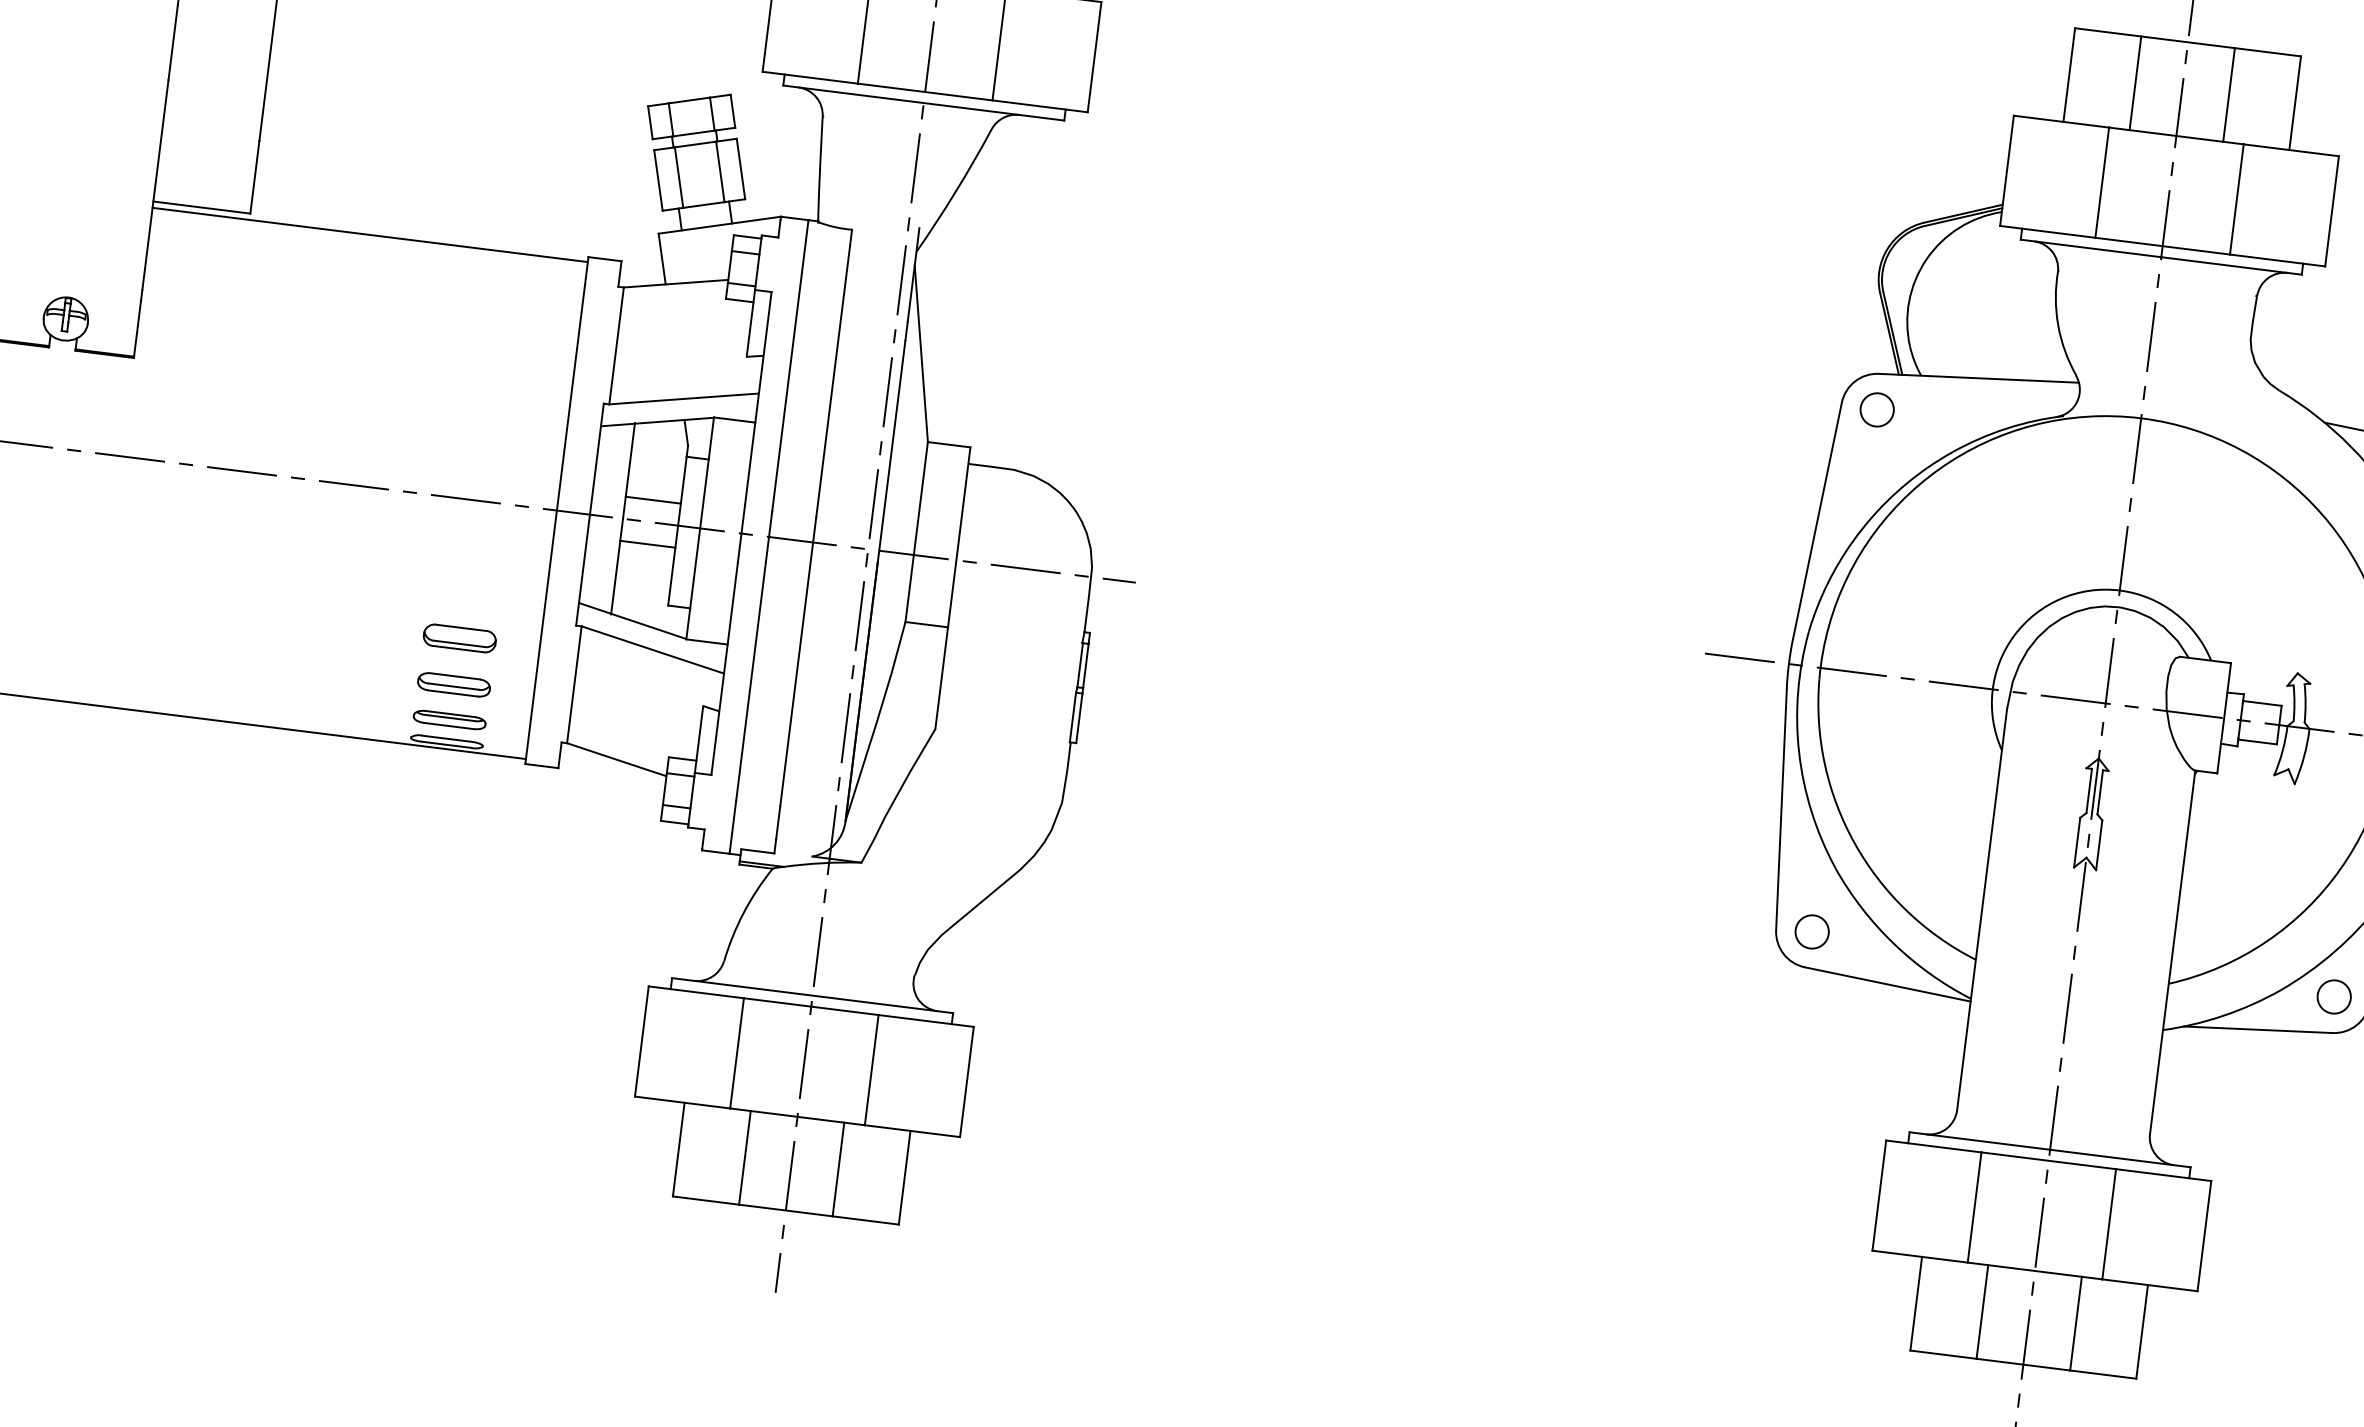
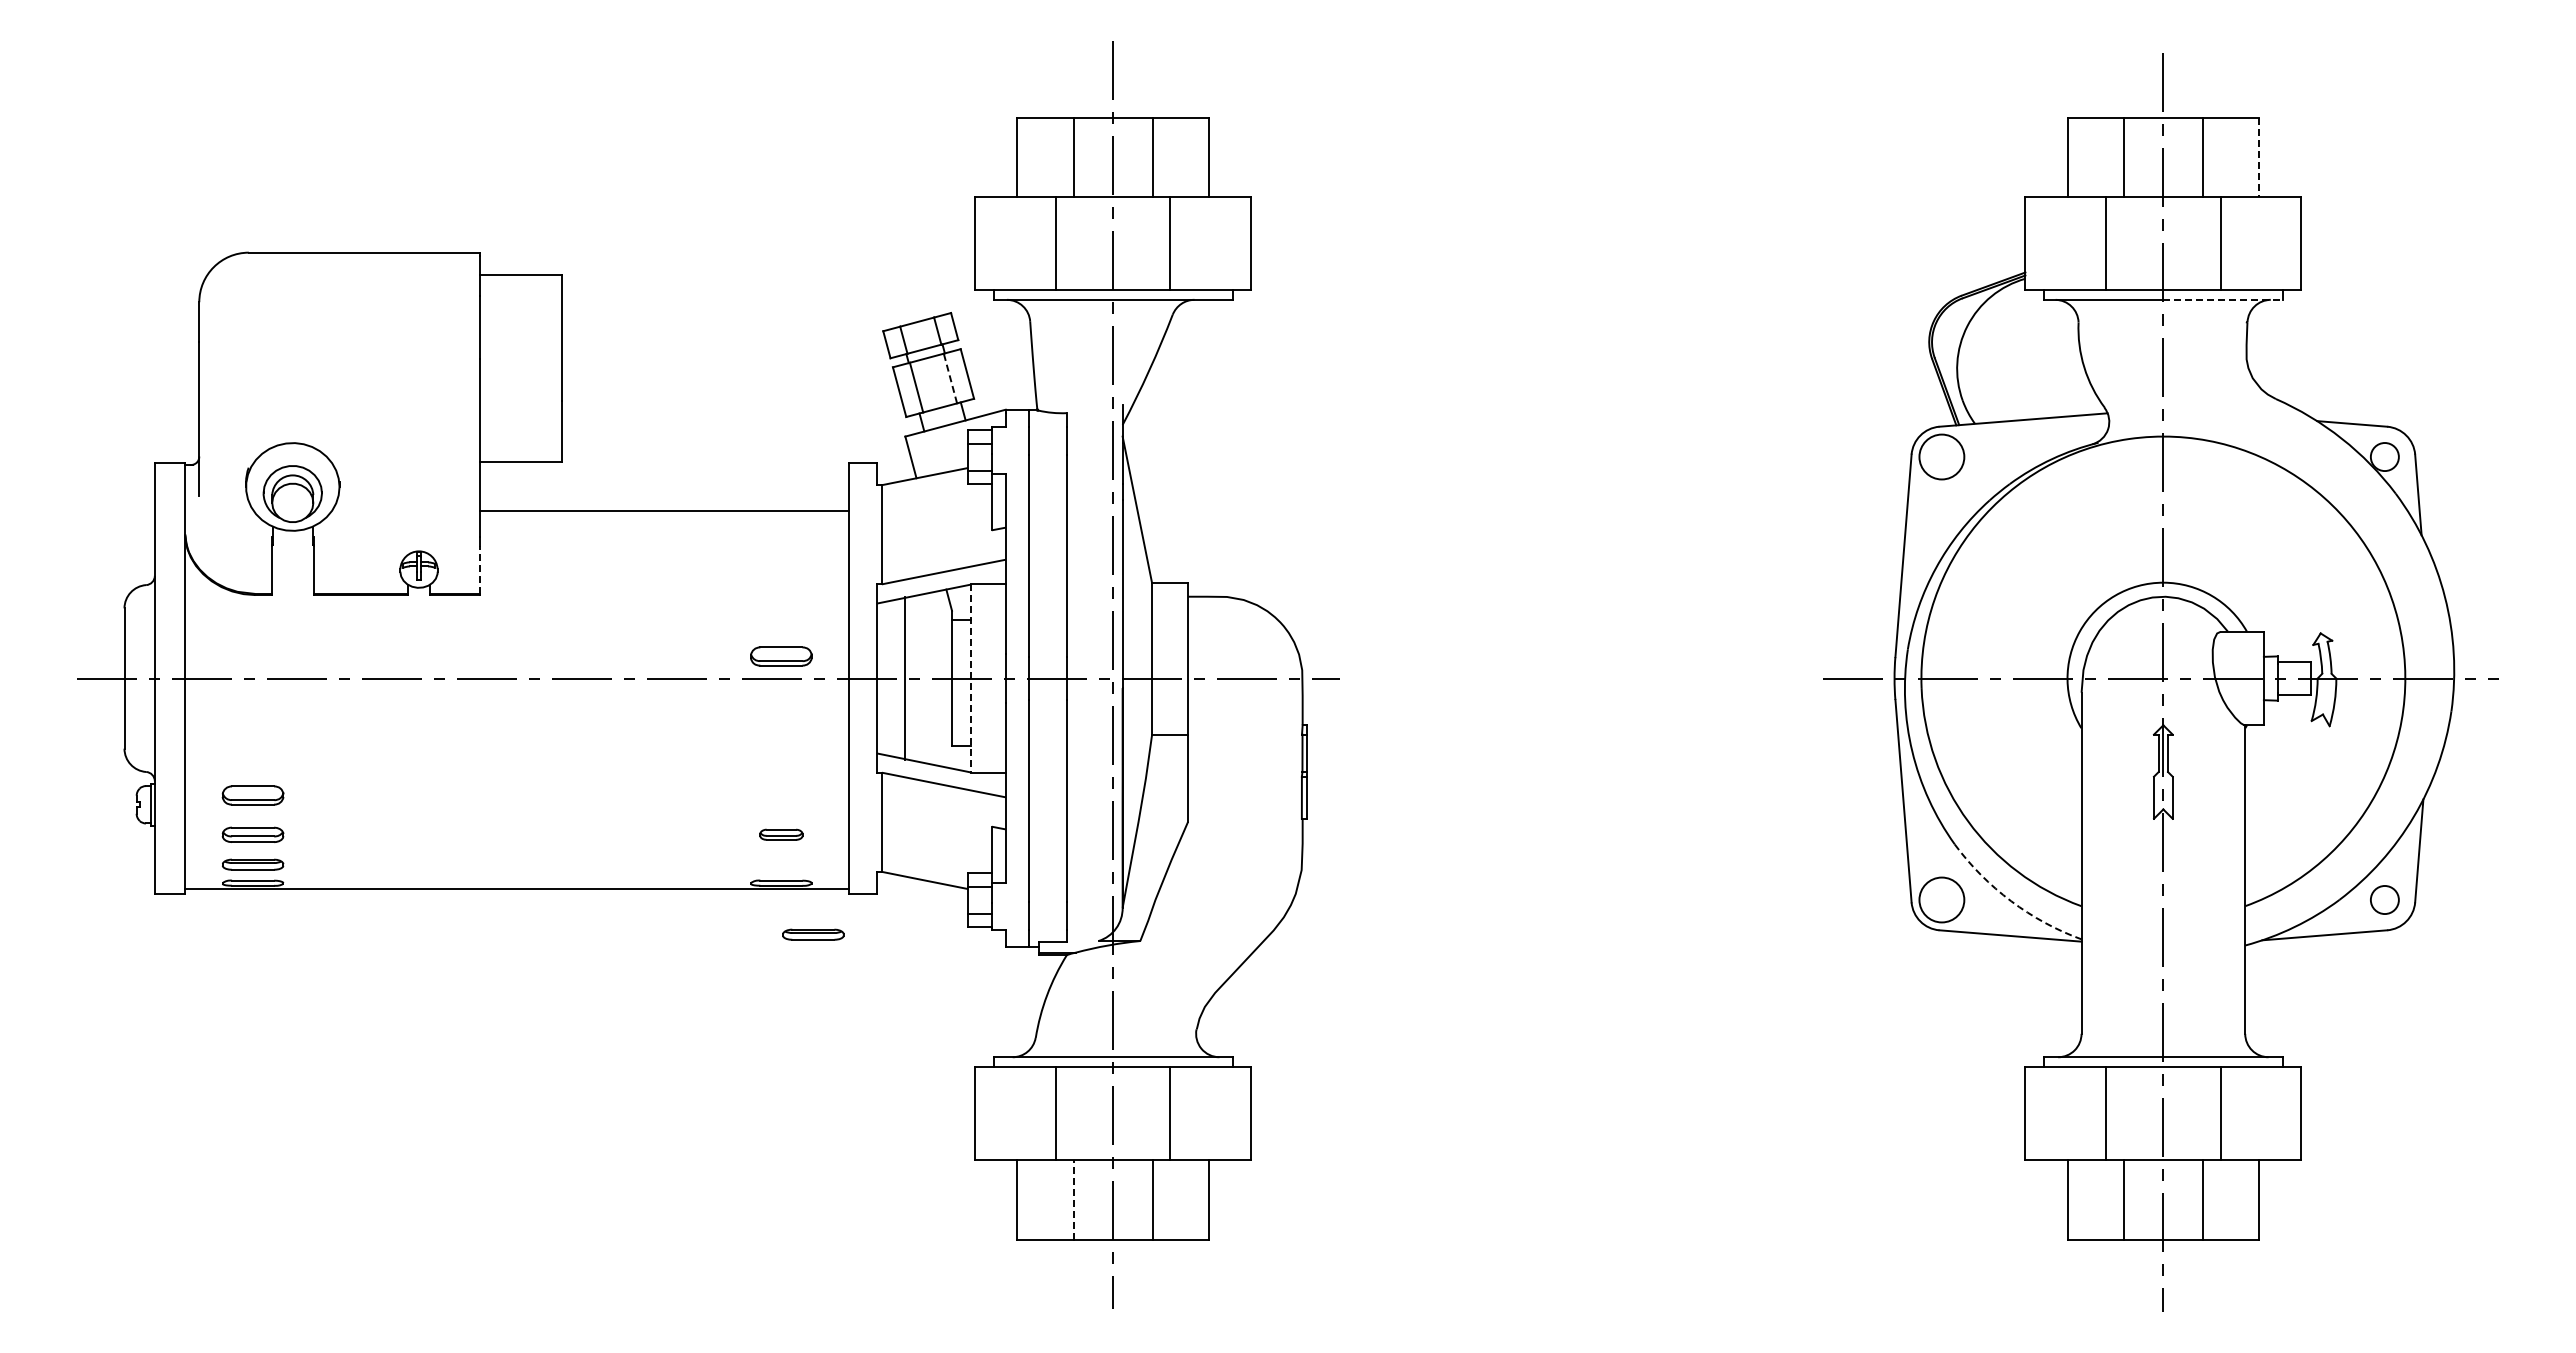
line: (2295, 103) -> (2259, 157), solid -> dashed
line: (720, 171) -> (950, 378), solid -> dashed
line: (370, 234) -> (664, 510), moved
line: (2231, 265) -> (2222, 299), solid -> dashed
line: (137, 328) -> (479, 570), solid -> dashed
circle: (1876, 410) -> (1941, 457), size x1.6
line: (653, 499) -> (928, 659), removed
line: (699, 529) -> (970, 679), solid -> dashed
line: (647, 544) -> (928, 697), removed
part: (460, 638) -> (781, 656), moved
part: (454, 684) -> (781, 834), size x0.7
part: (449, 719) -> (813, 934), moved
circle: (1811, 931) -> (1941, 899), size x1.6
arc: (1894, 943) -> (2011, 901), solid -> dashed
line: (744, 1157) -> (1073, 1199), solid -> dashed

